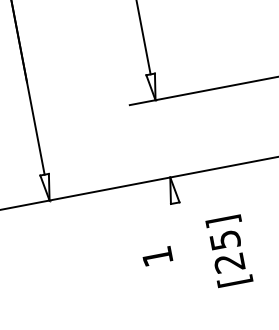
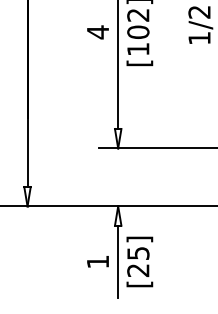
line: (184, 250) -> (118, 261), added
text: (228, 250) -> (139, 261), moved

